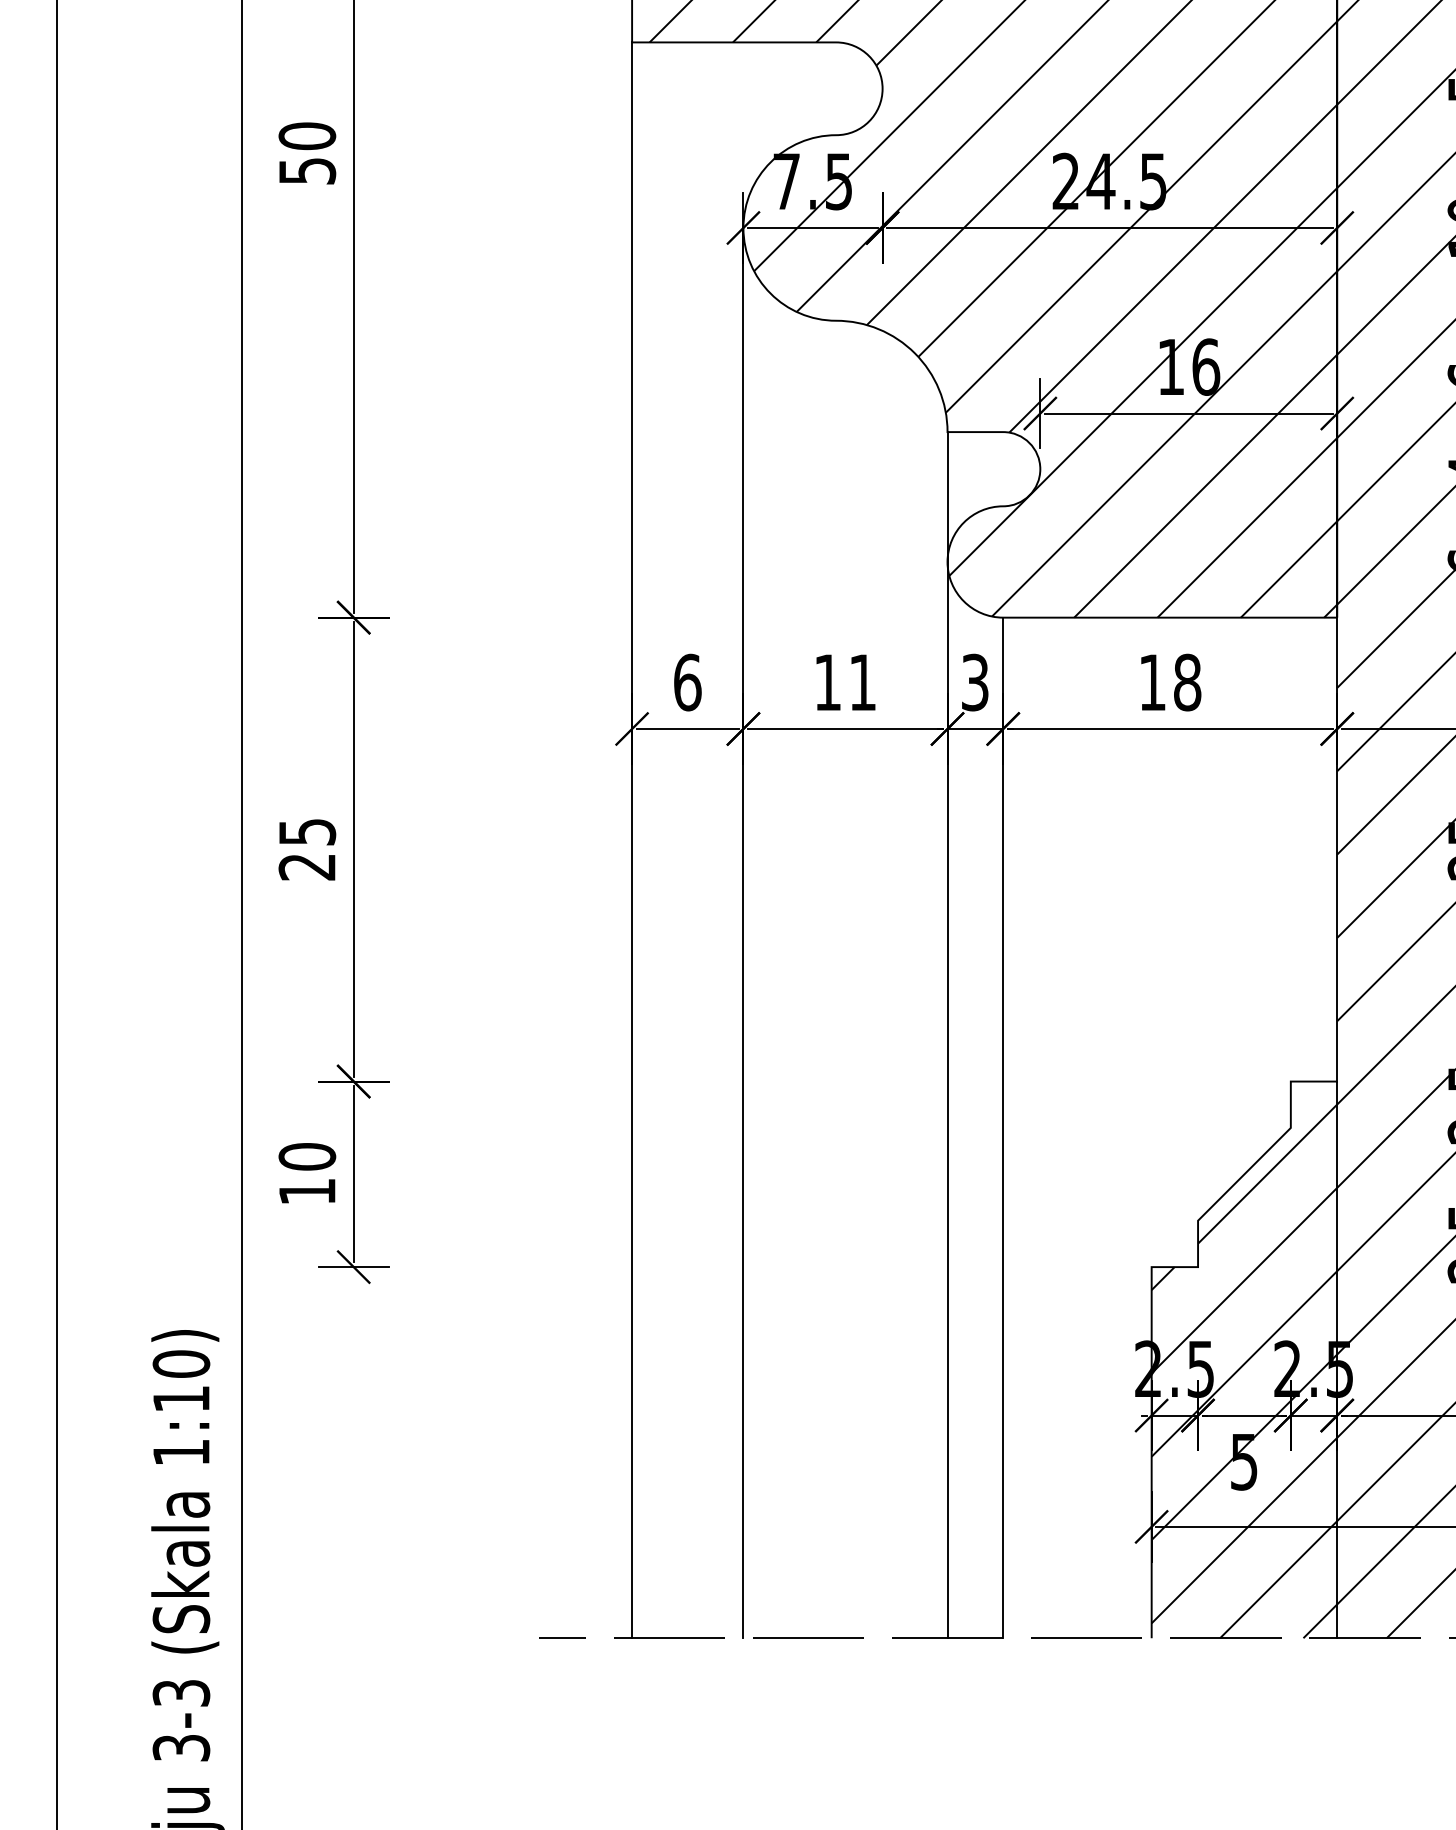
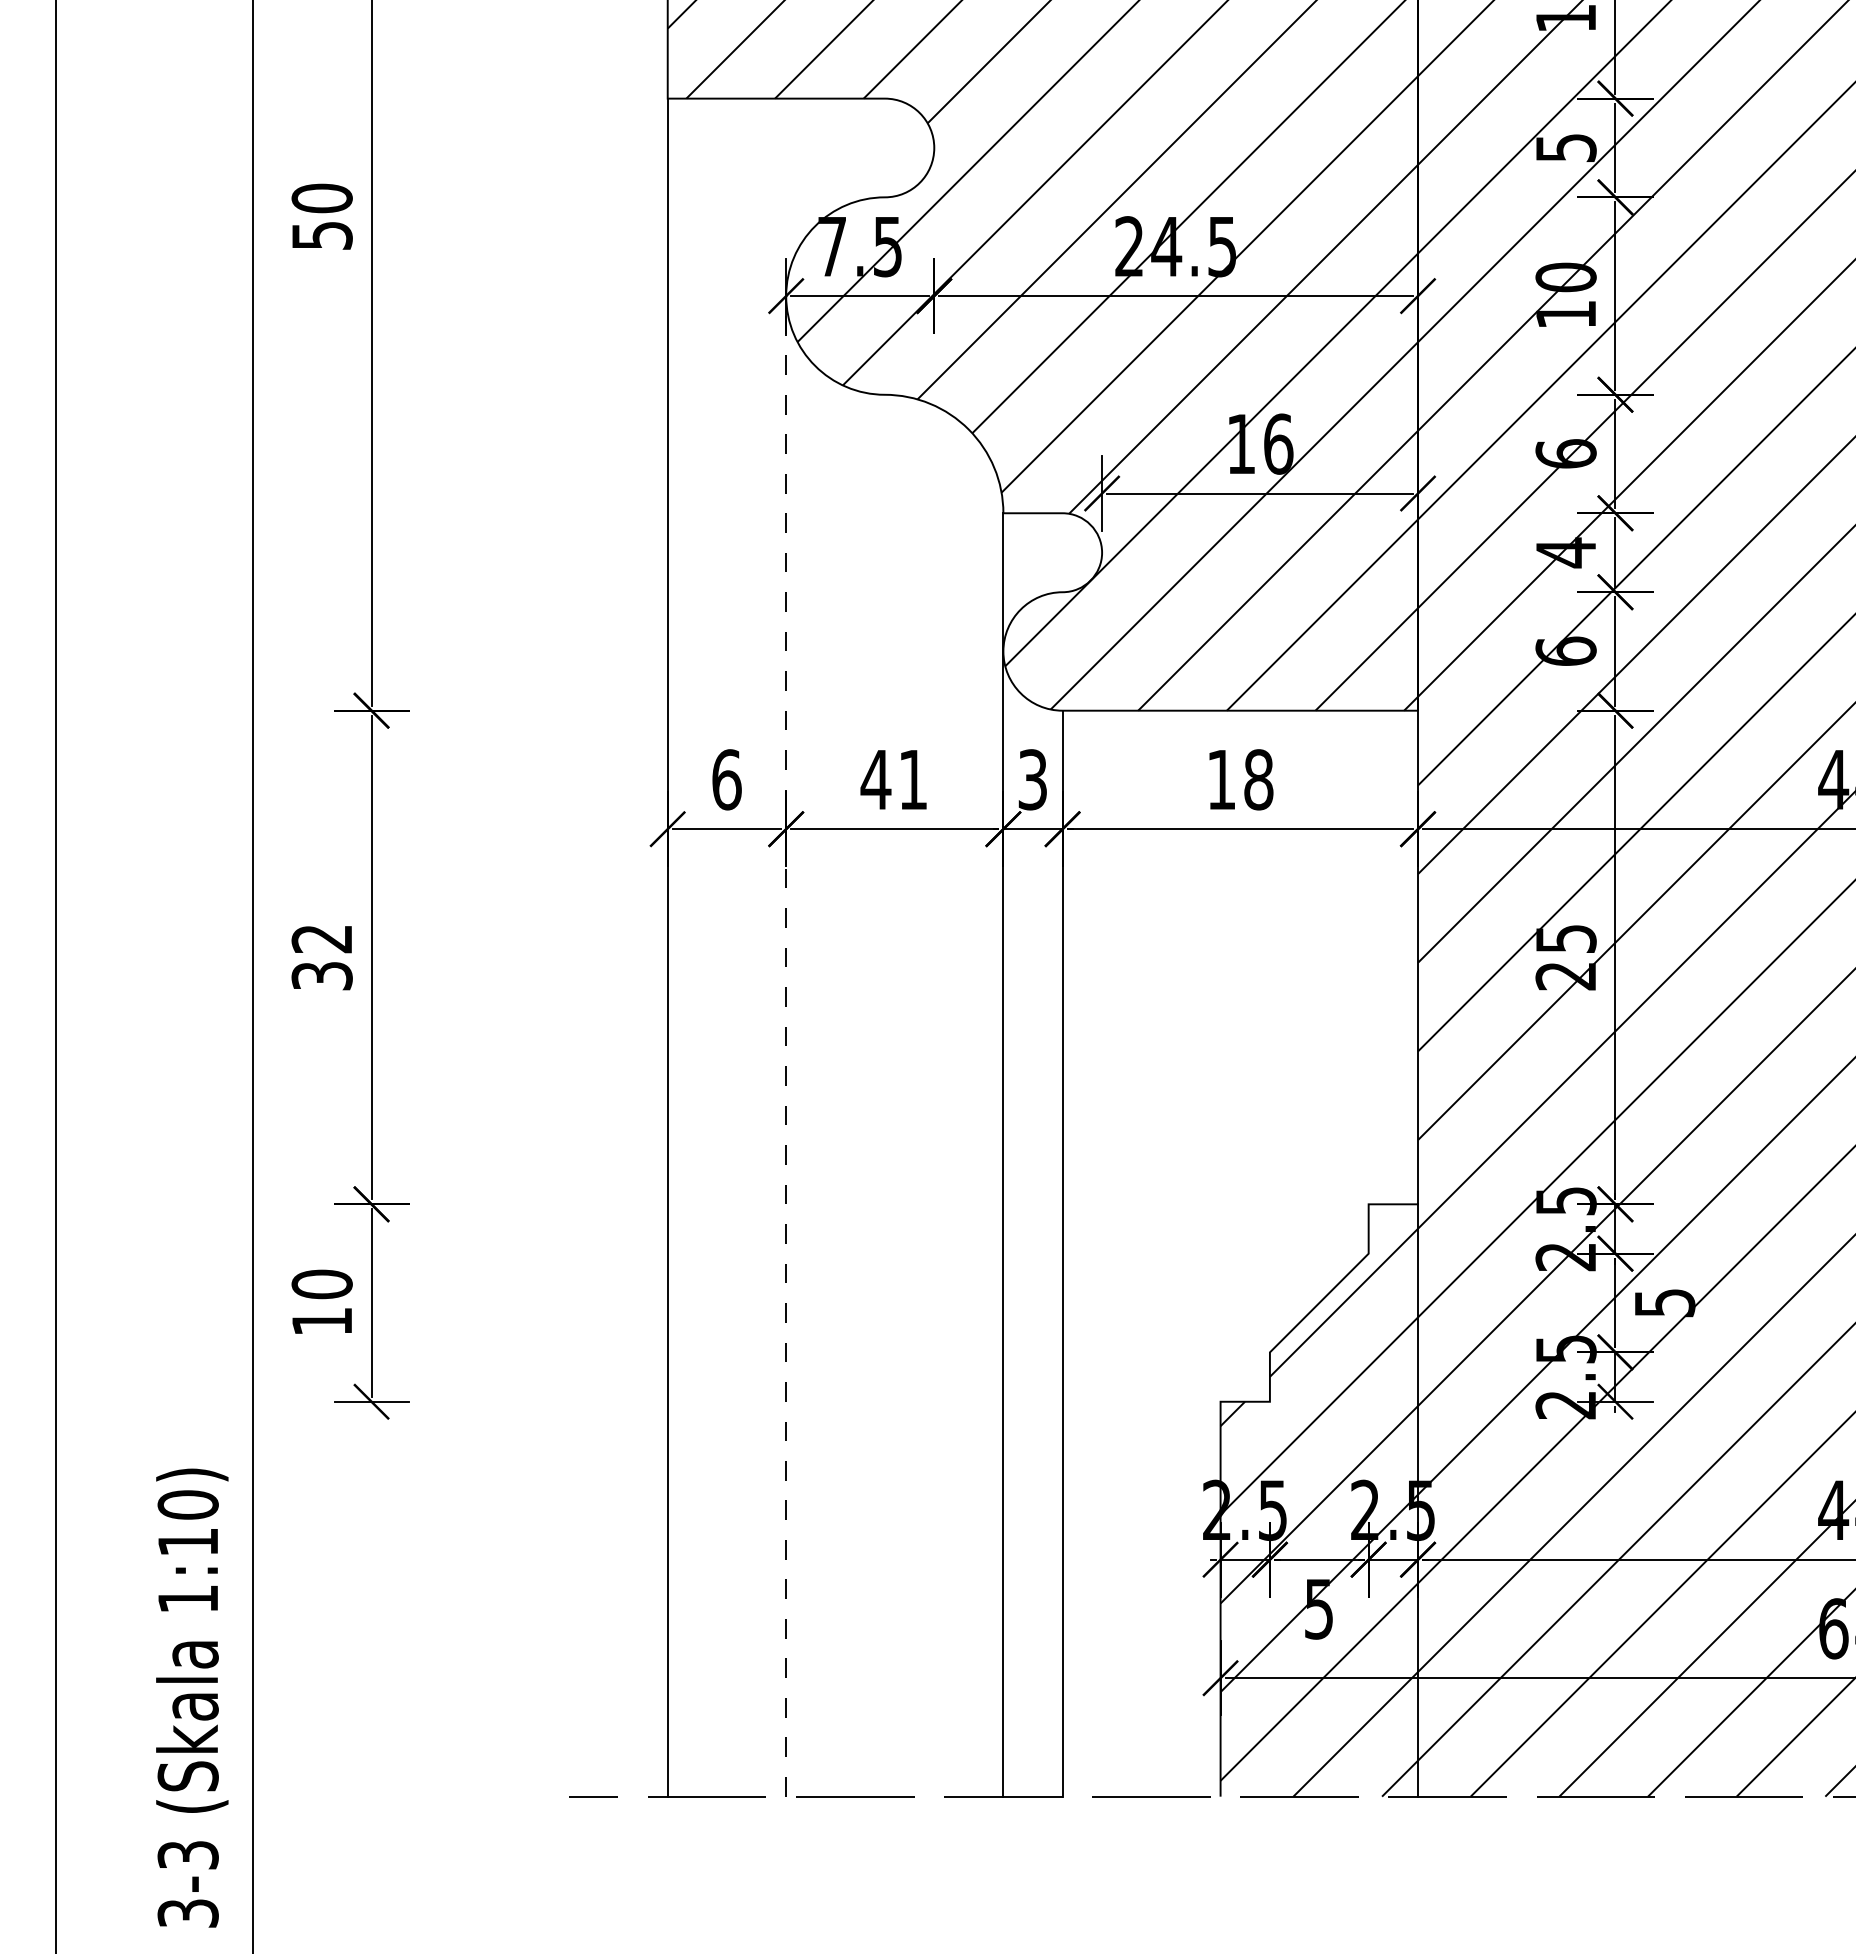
text: (827, 682) -> (875, 779), 11 -> 41
text: (306, 849) -> (321, 957), 25 -> 32
line: (743, 932) -> (786, 1045), solid -> dashed

